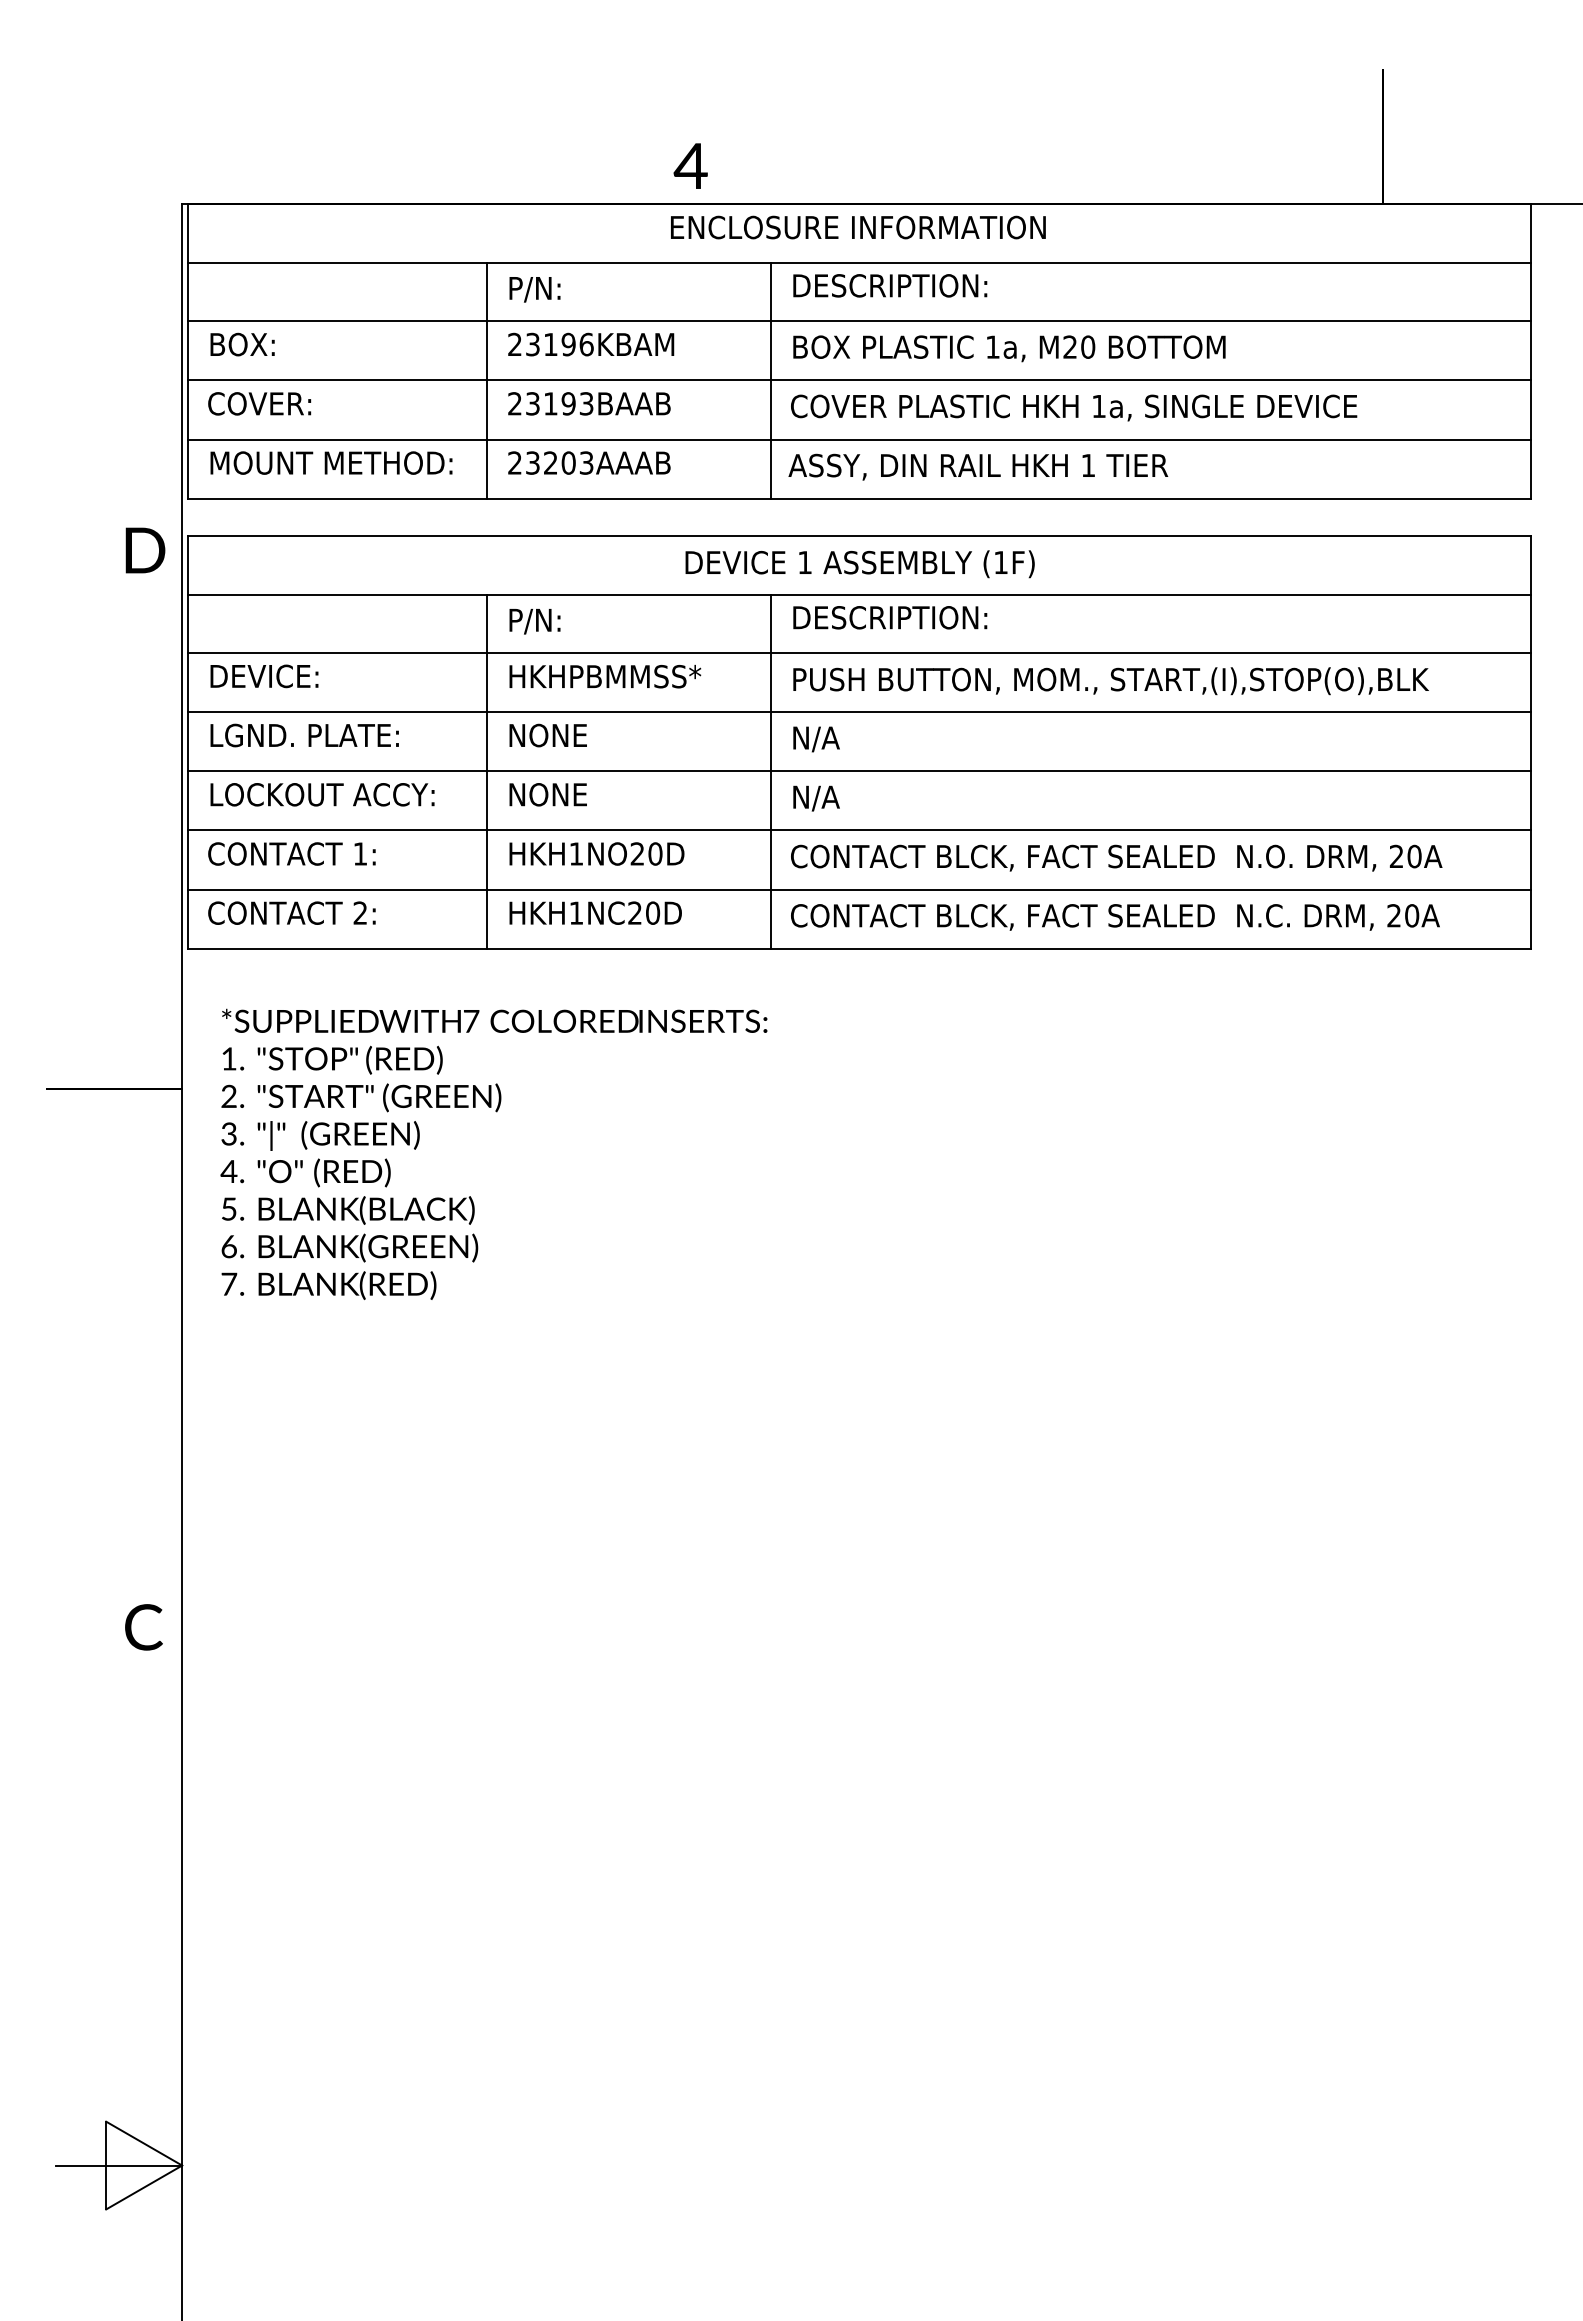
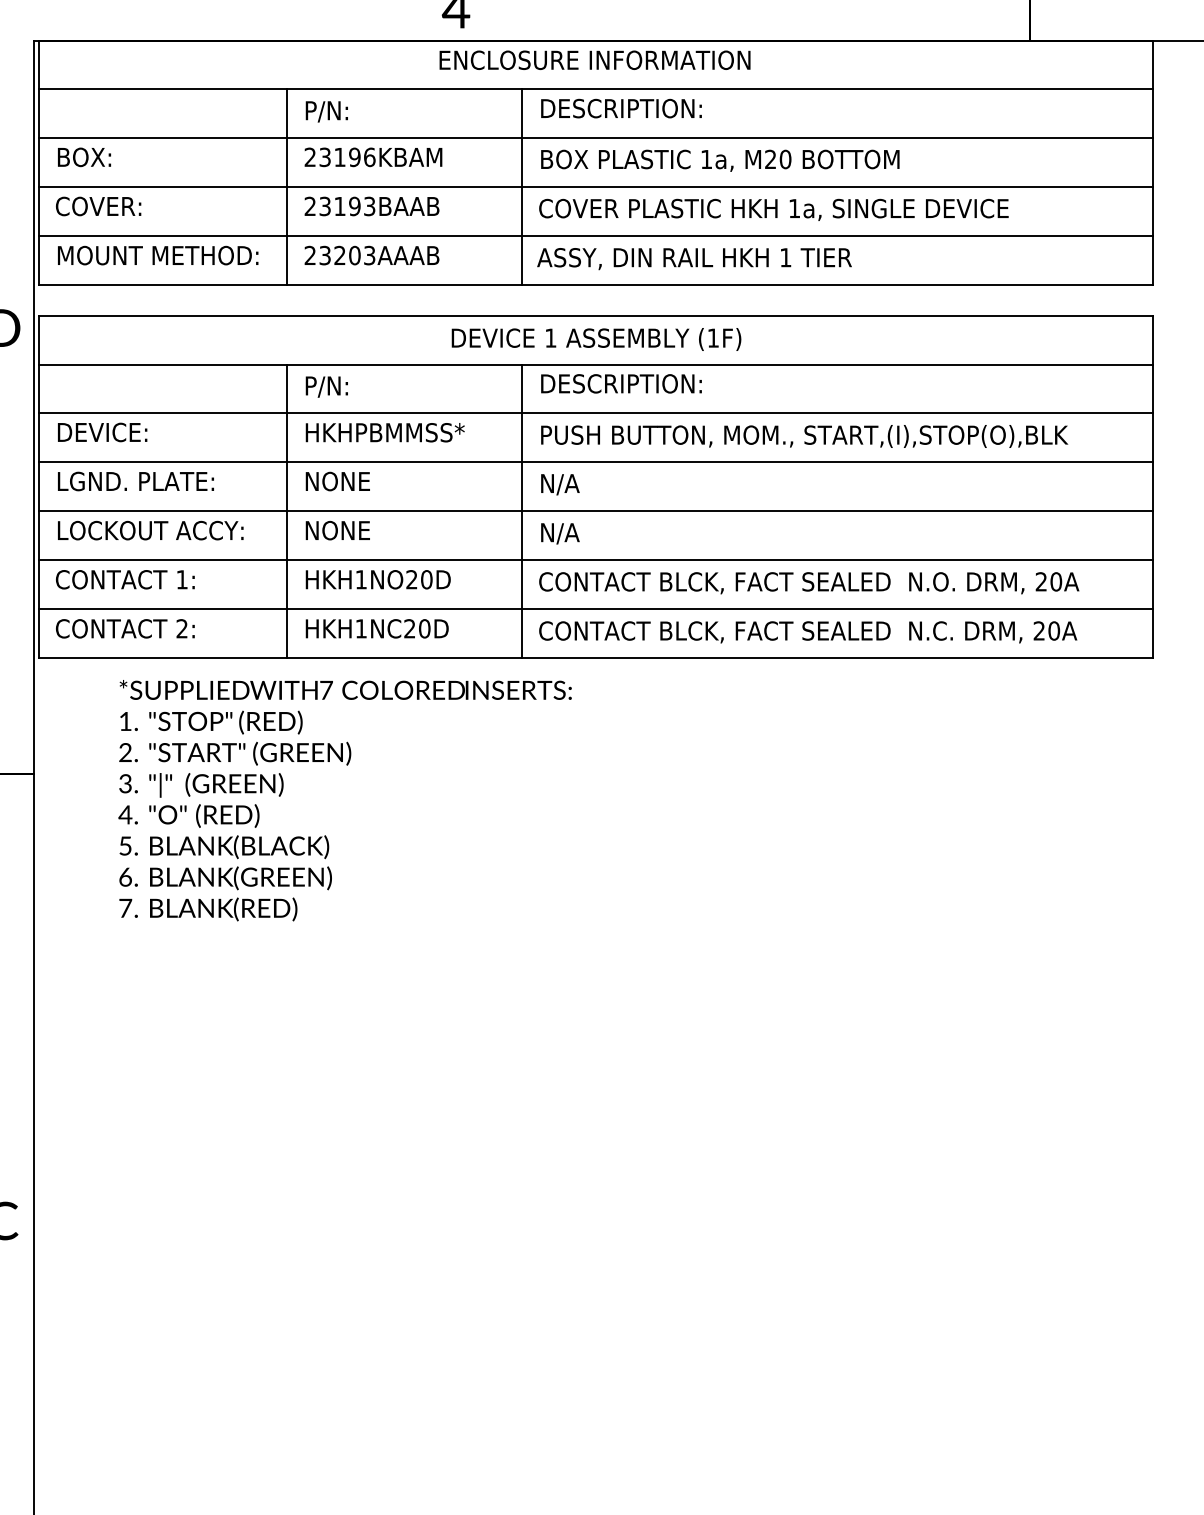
text: (493, 1153) -> (344, 799), moved

